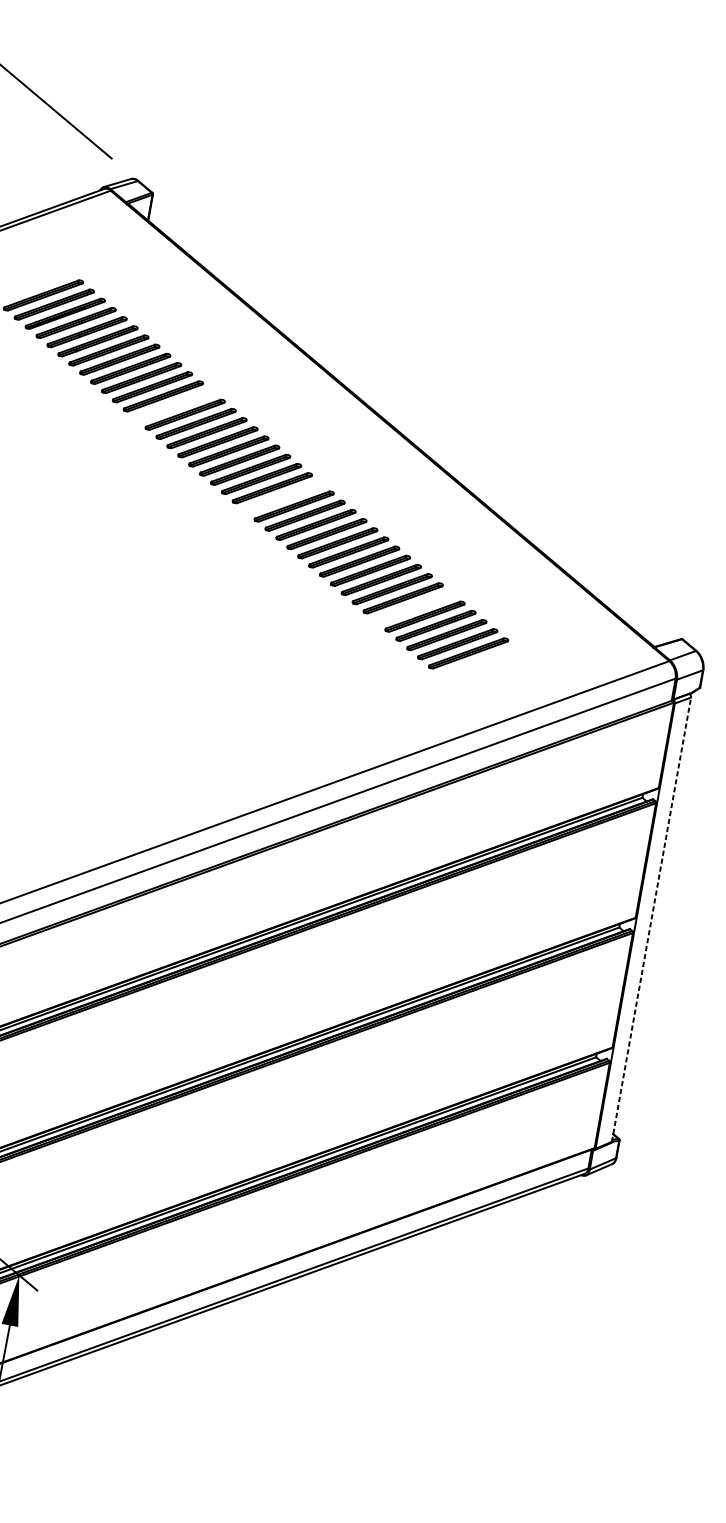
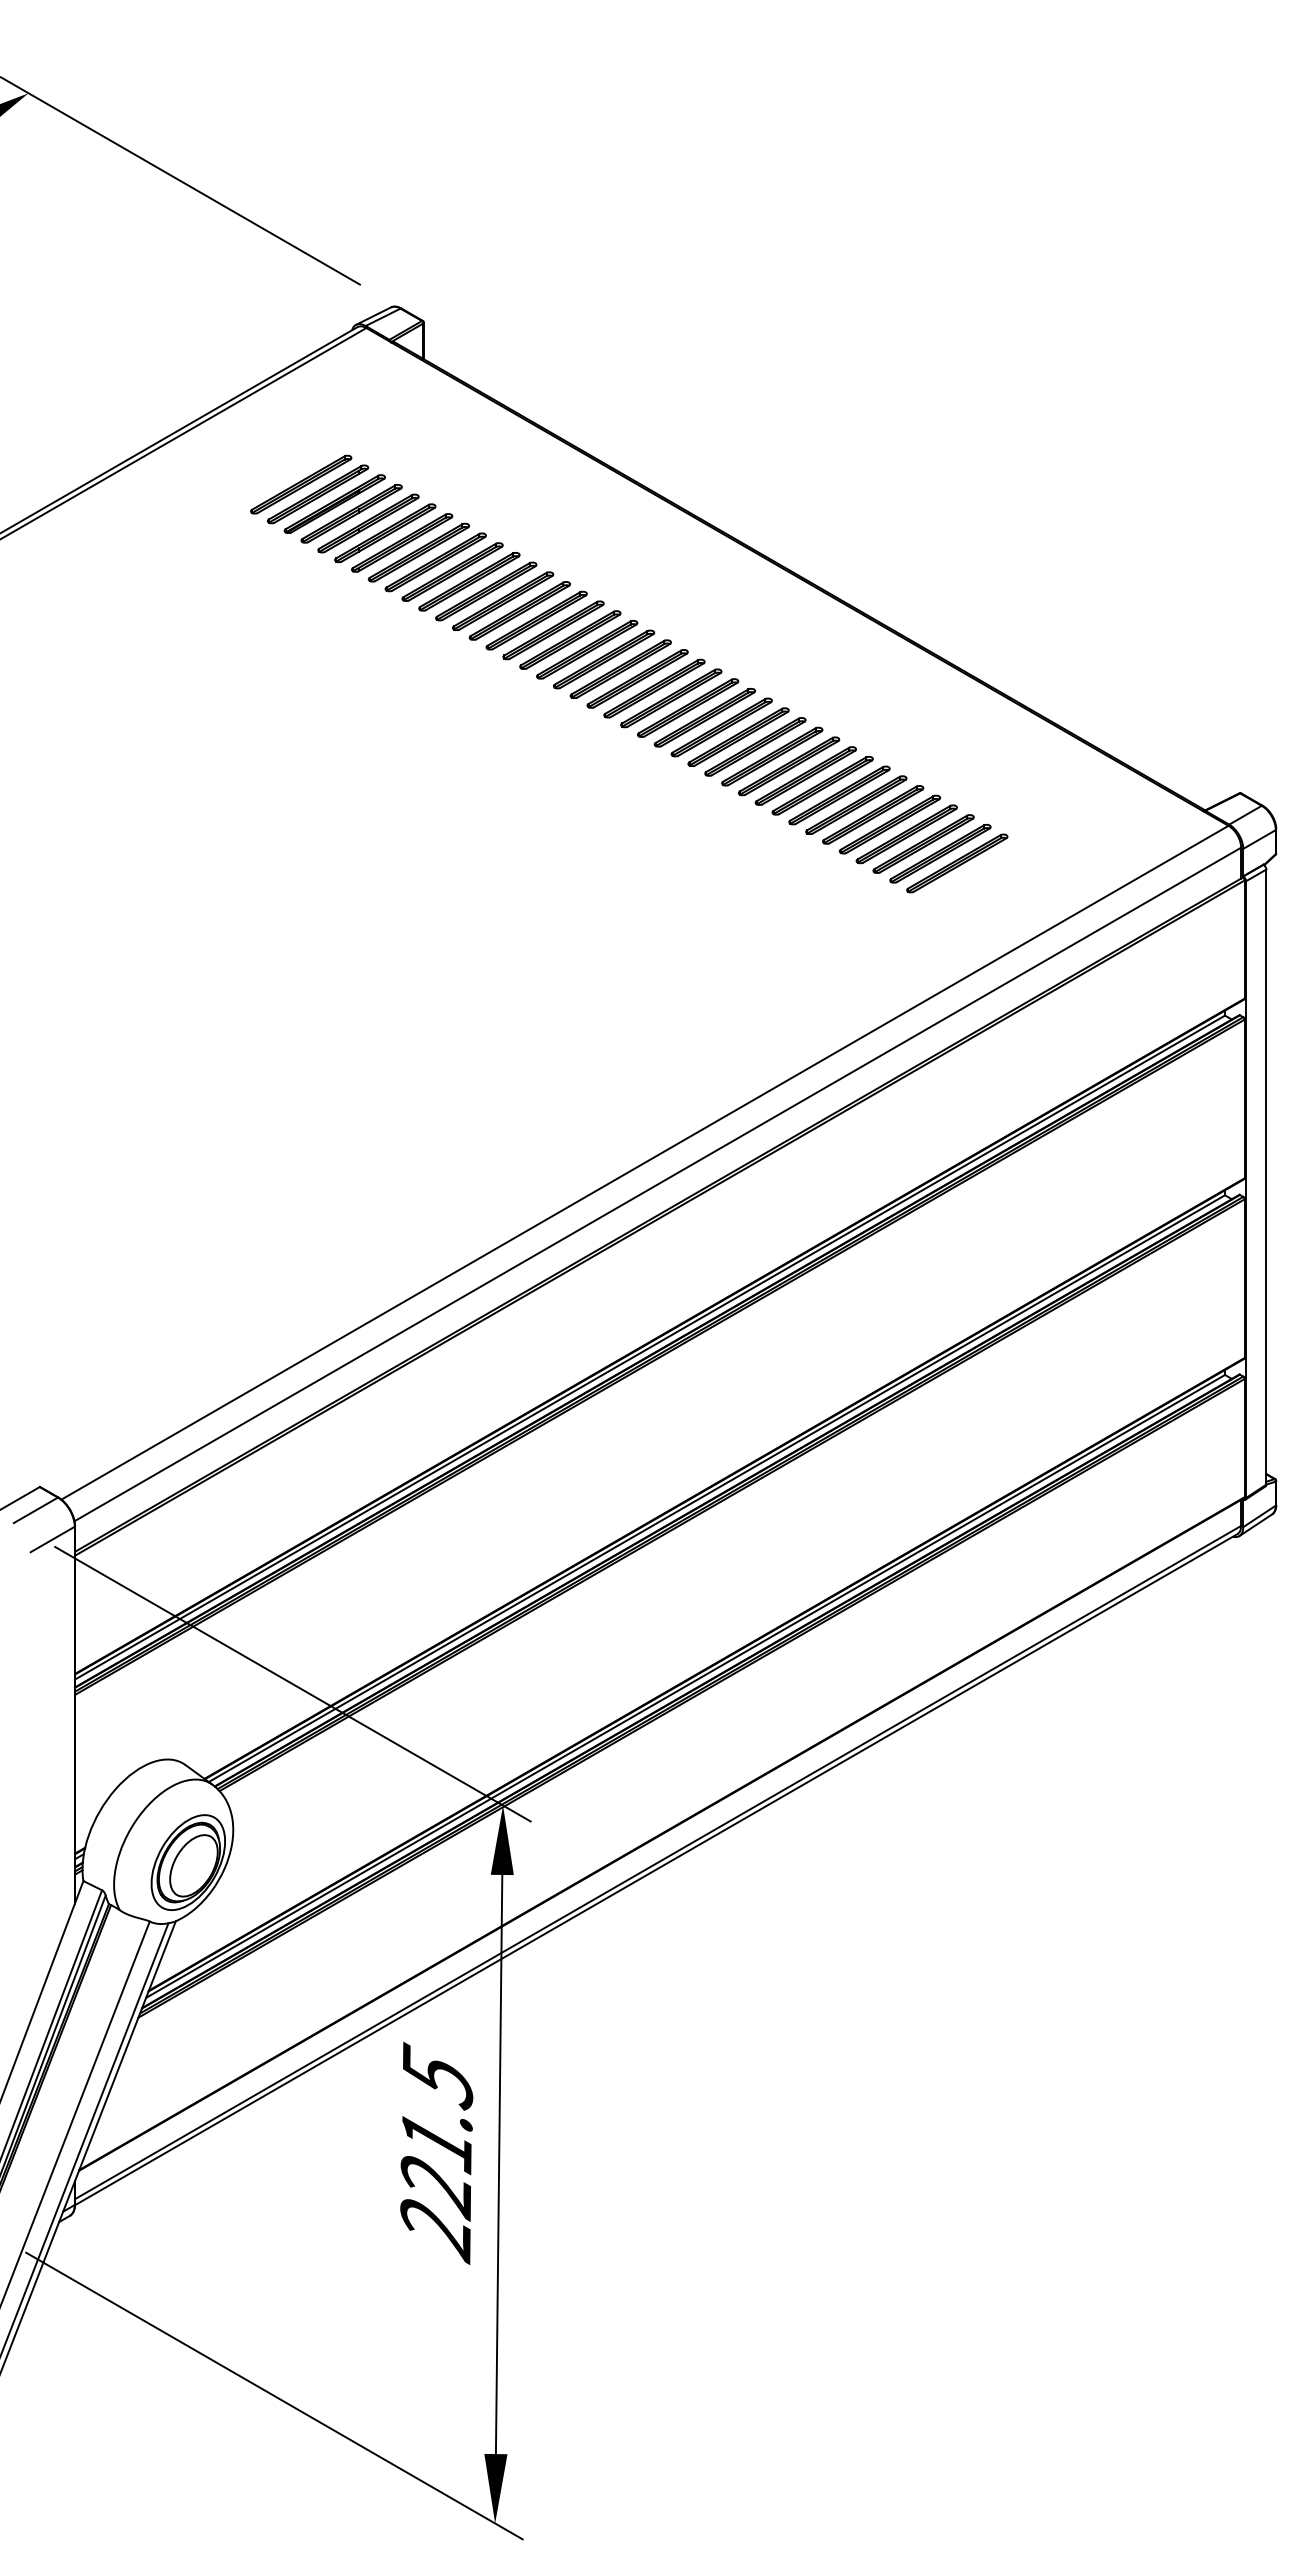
part: (174, 405) -> (503, 600), added
part: (283, 497) -> (671, 698), added
part: (414, 607) -> (873, 814), added
line: (651, 920) -> (1266, 1177), dashed -> solid

